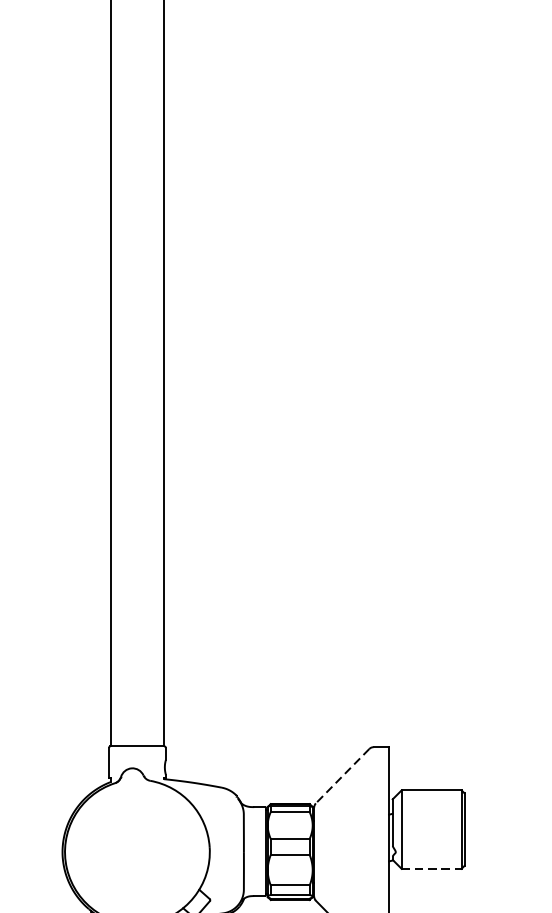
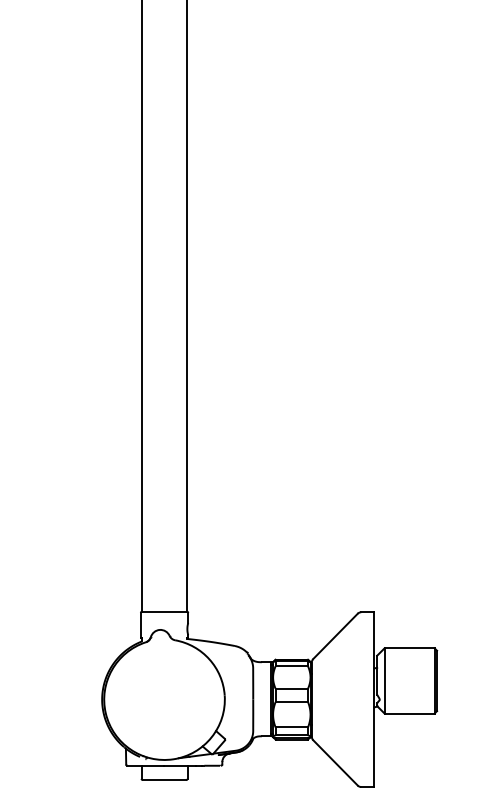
line: (342, 776) -> (335, 636), dashed -> solid
line: (431, 868) -> (409, 713), dashed -> solid

